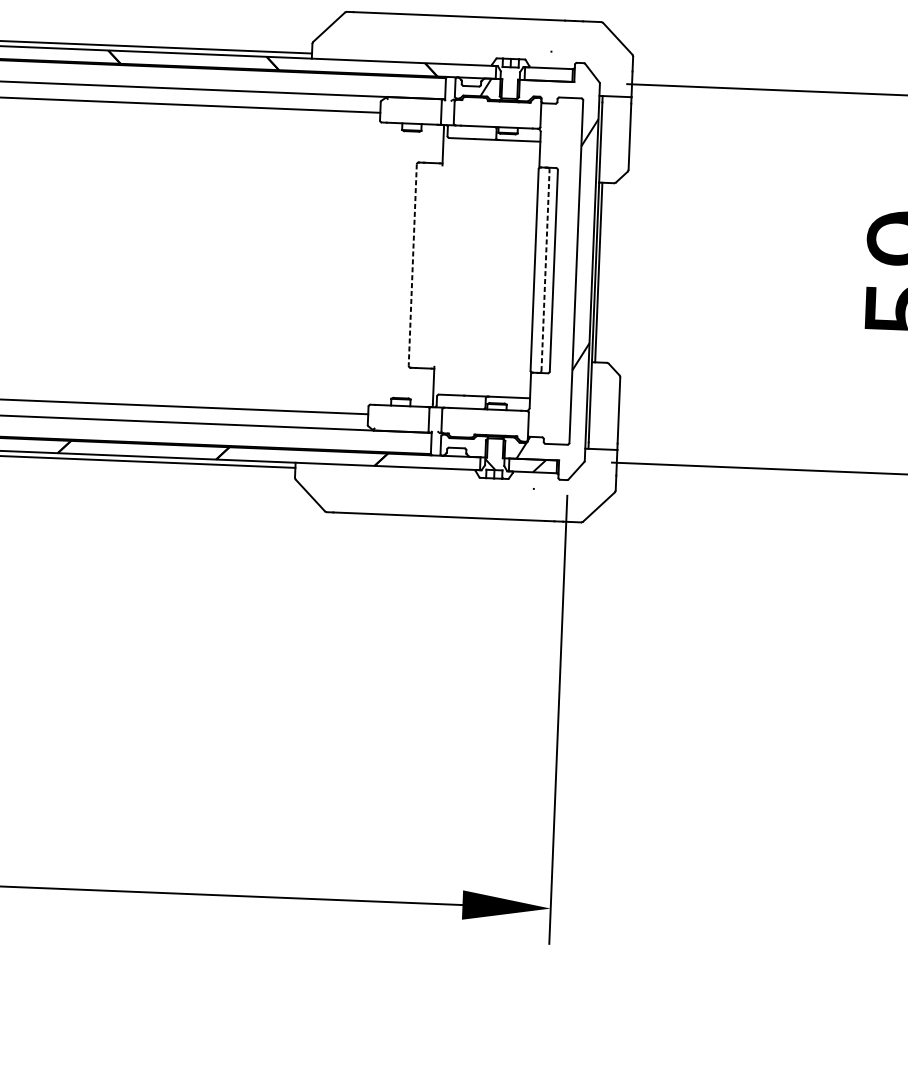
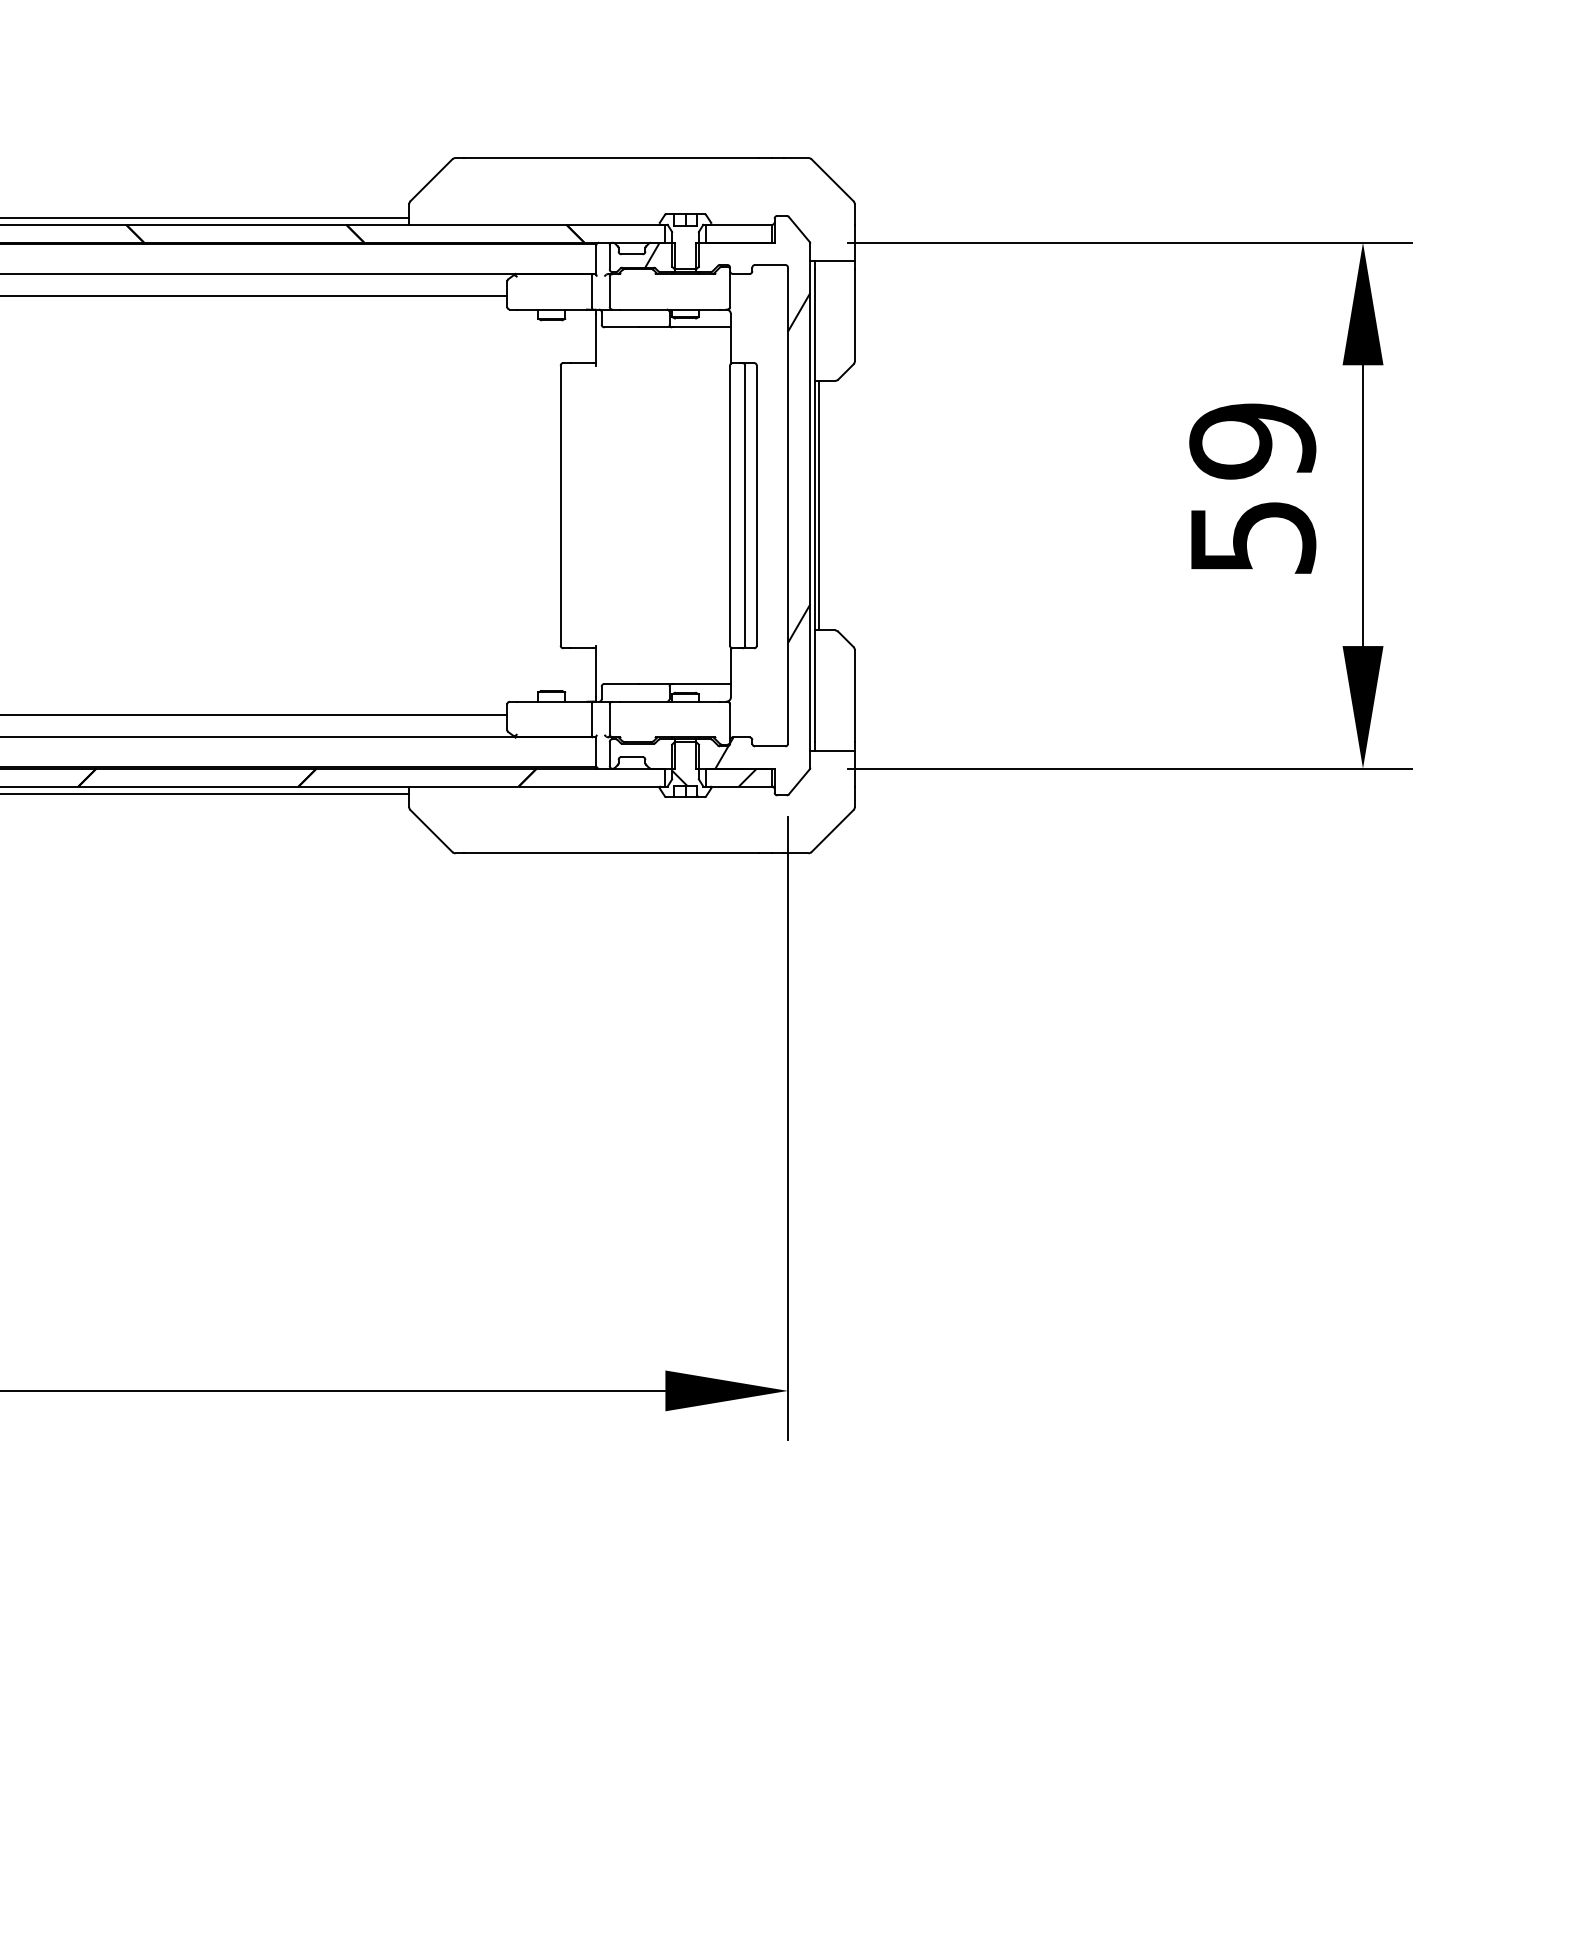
line: (412, 264) -> (560, 505), dashed -> solid
line: (545, 270) -> (745, 505), dashed -> solid

